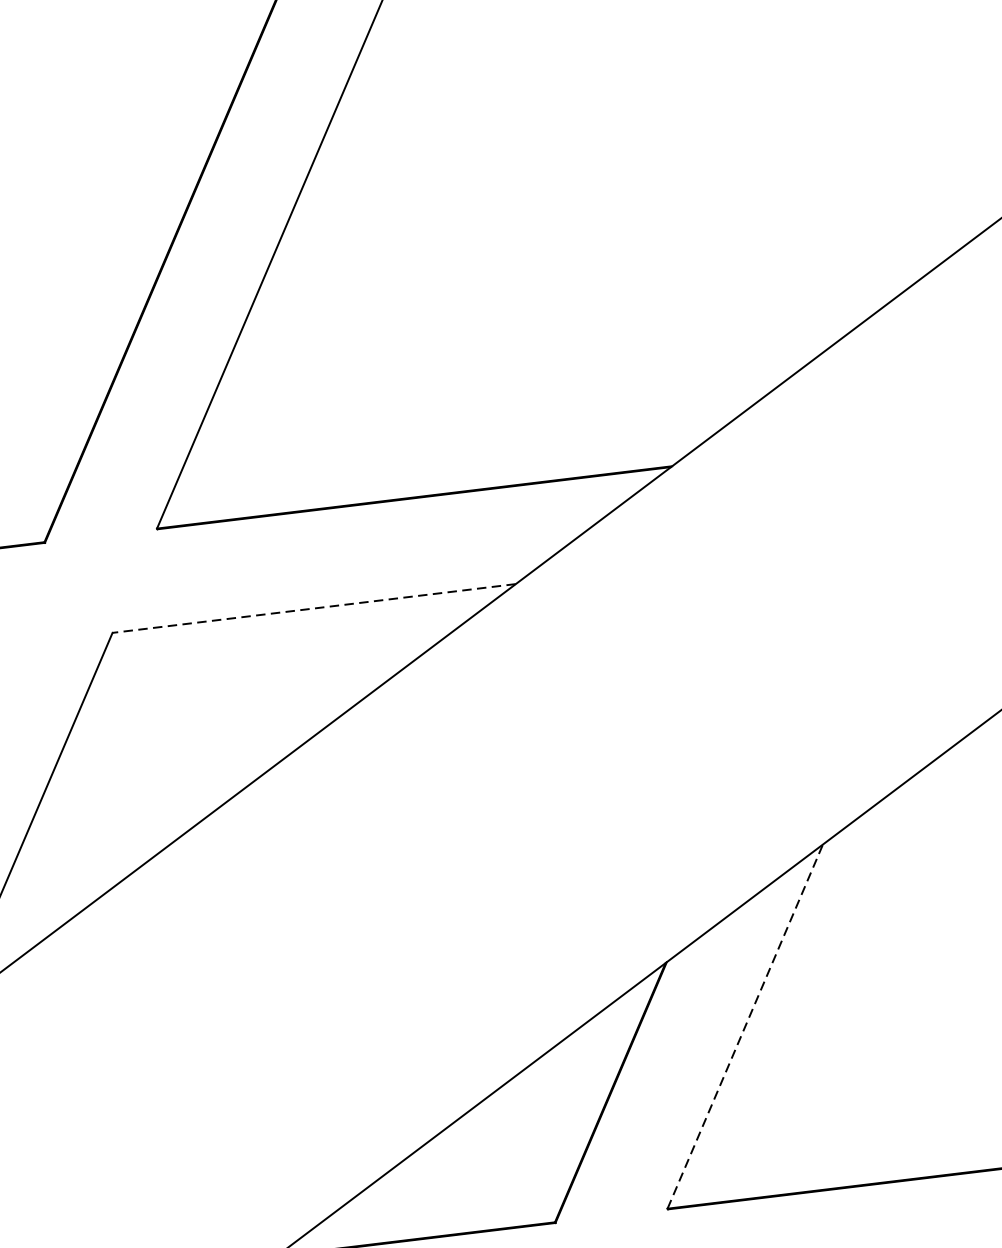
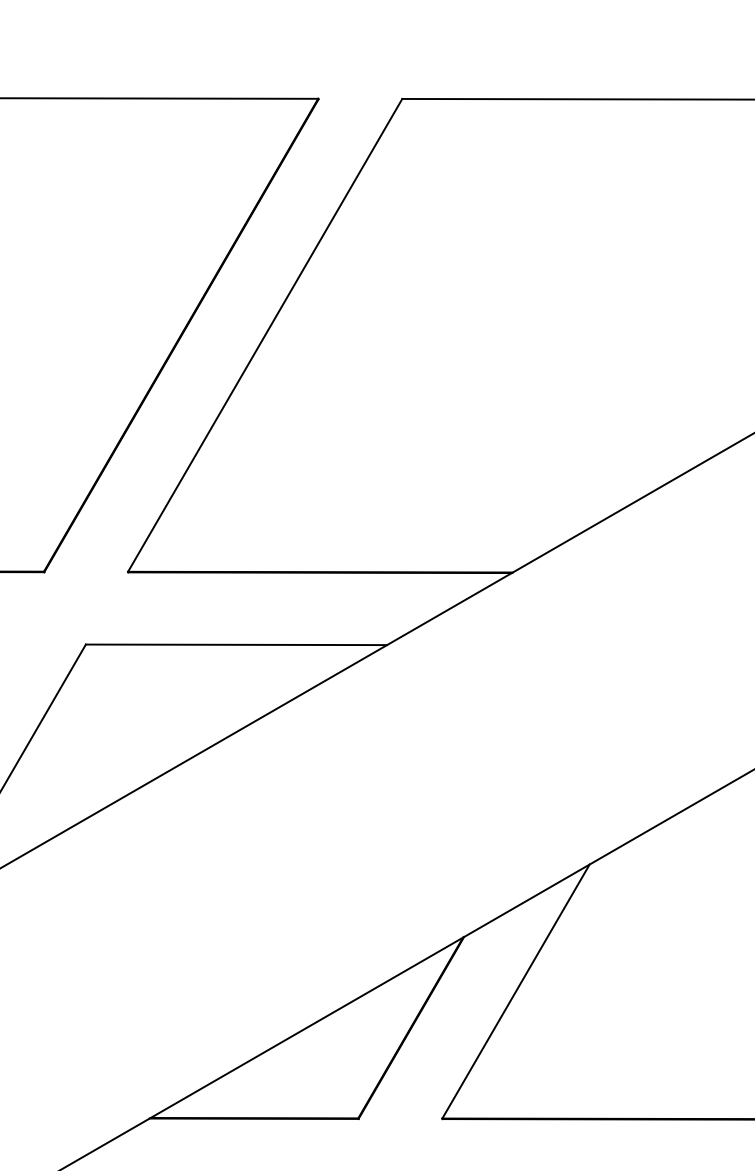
line: (314, 608) -> (236, 644), dashed -> solid
line: (745, 1026) -> (516, 991), dashed -> solid

